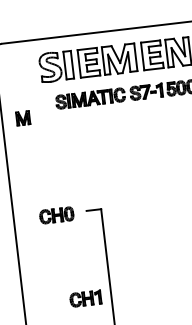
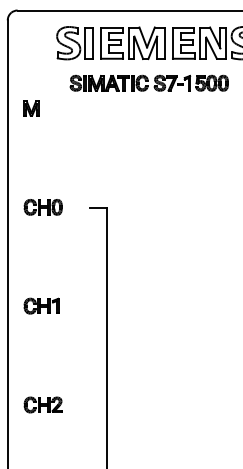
part: (23, 118) -> (31, 108), moved
part: (56, 215) -> (42, 207), moved
part: (85, 298) -> (41, 305), moved

